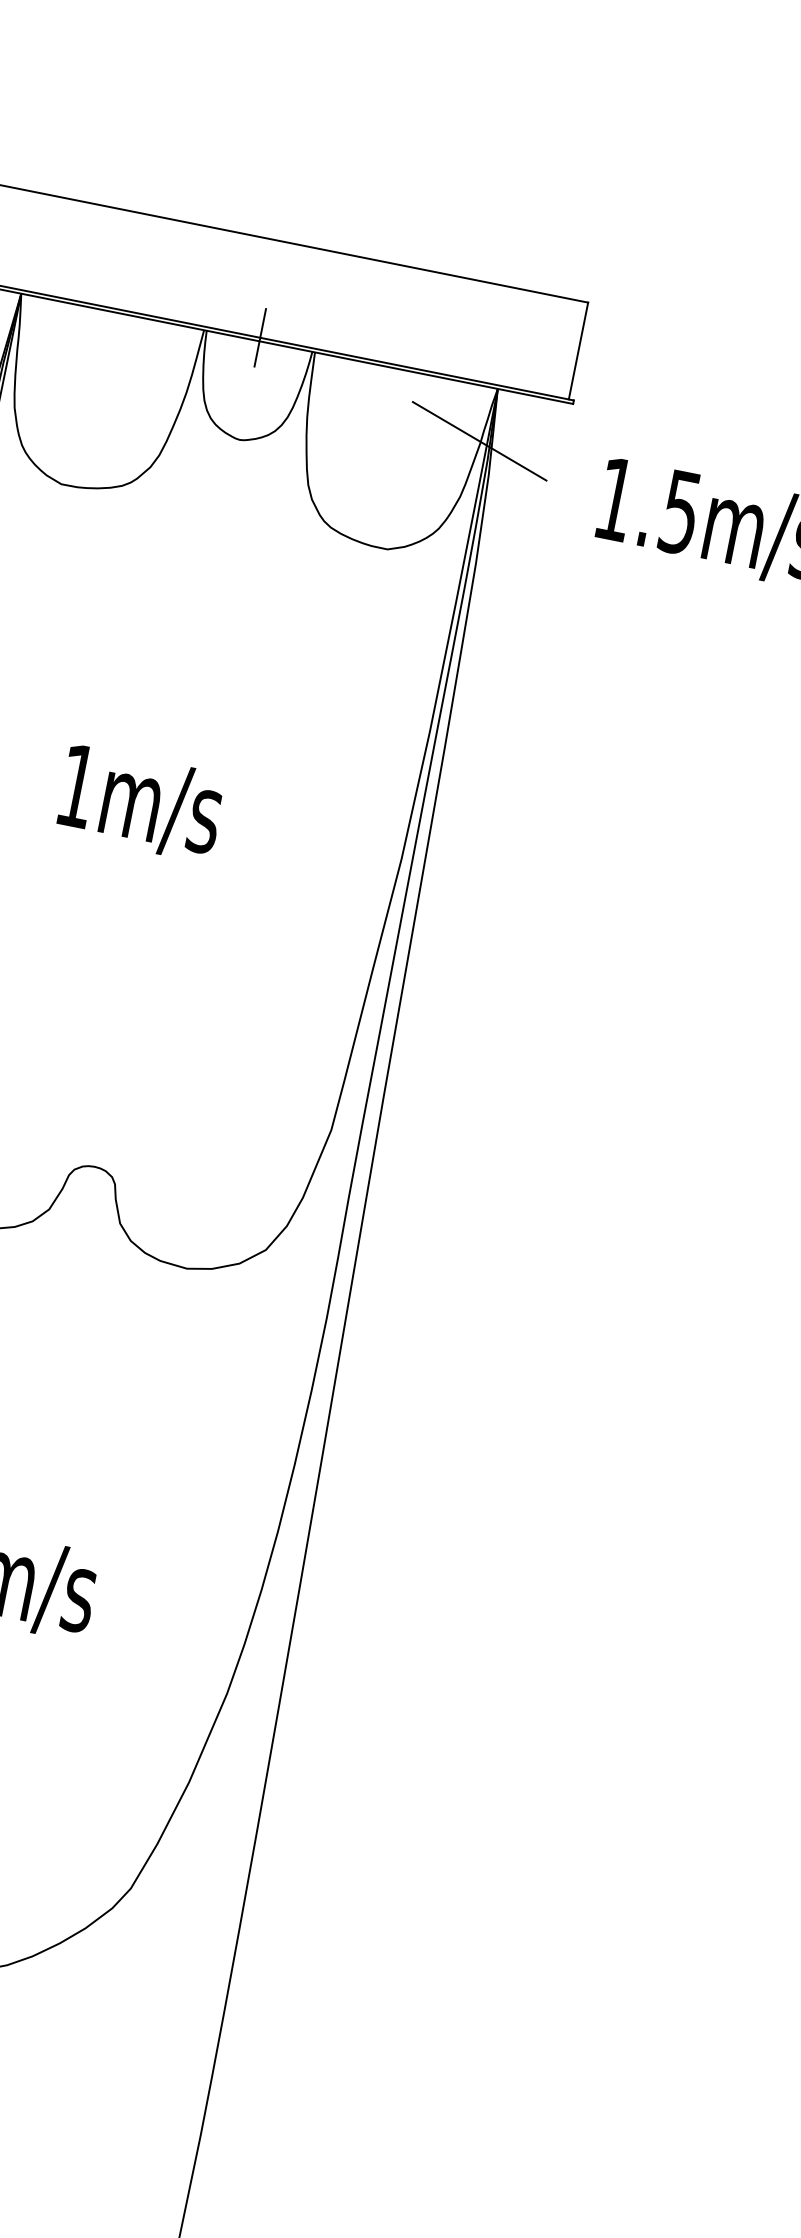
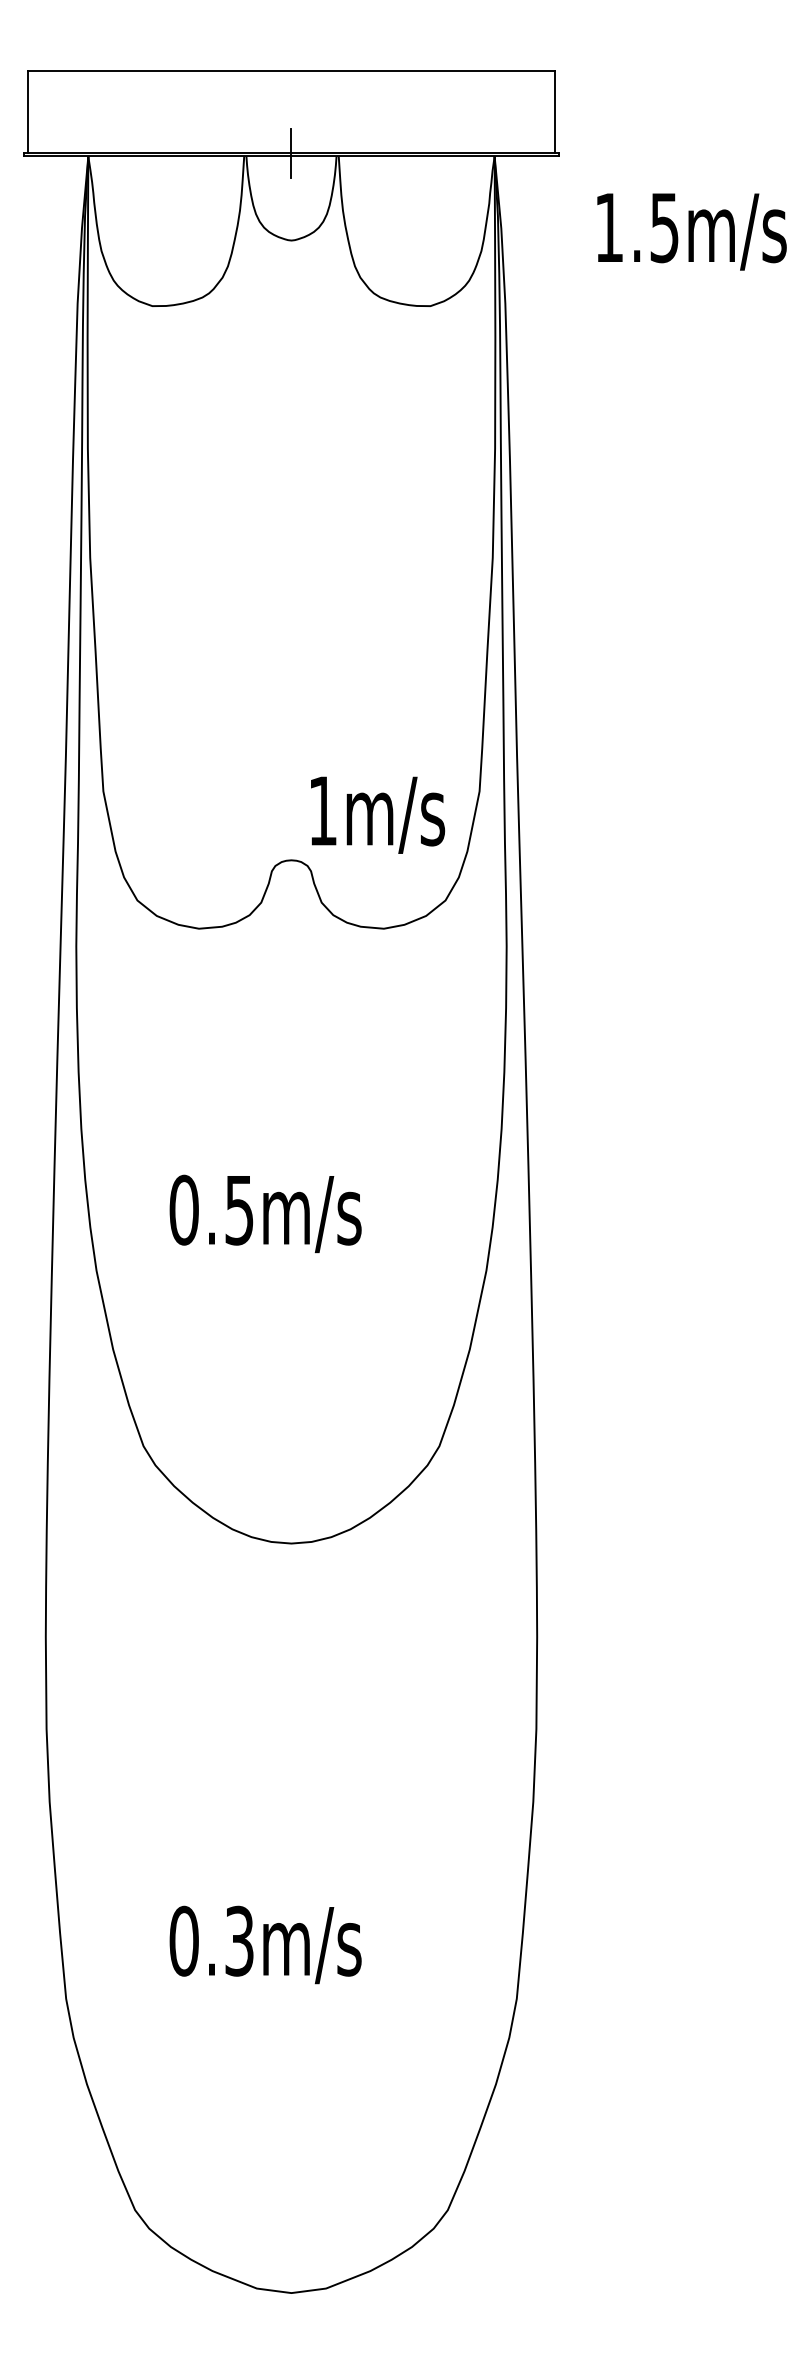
line: (479, 441) -> (488, 202), removed
text: (141, 803) -> (378, 814), moved

